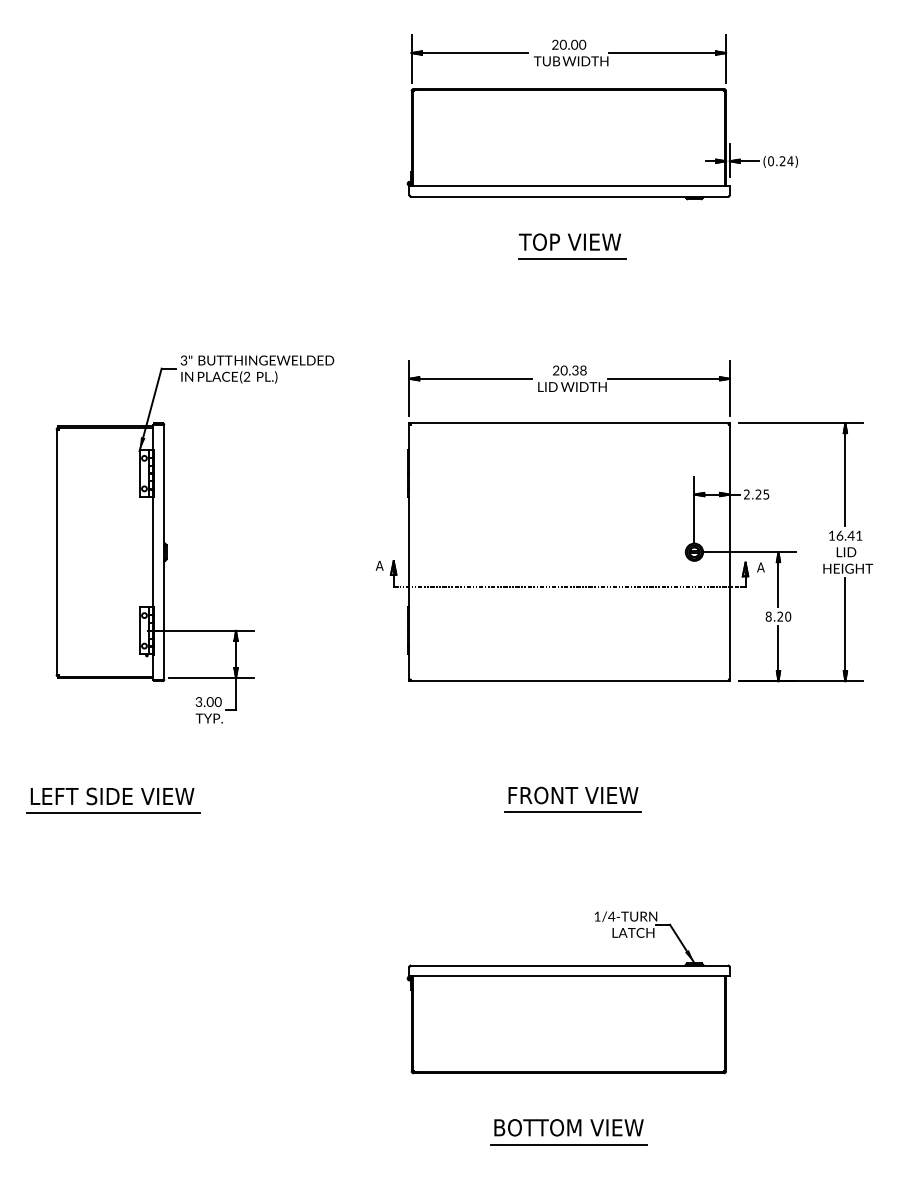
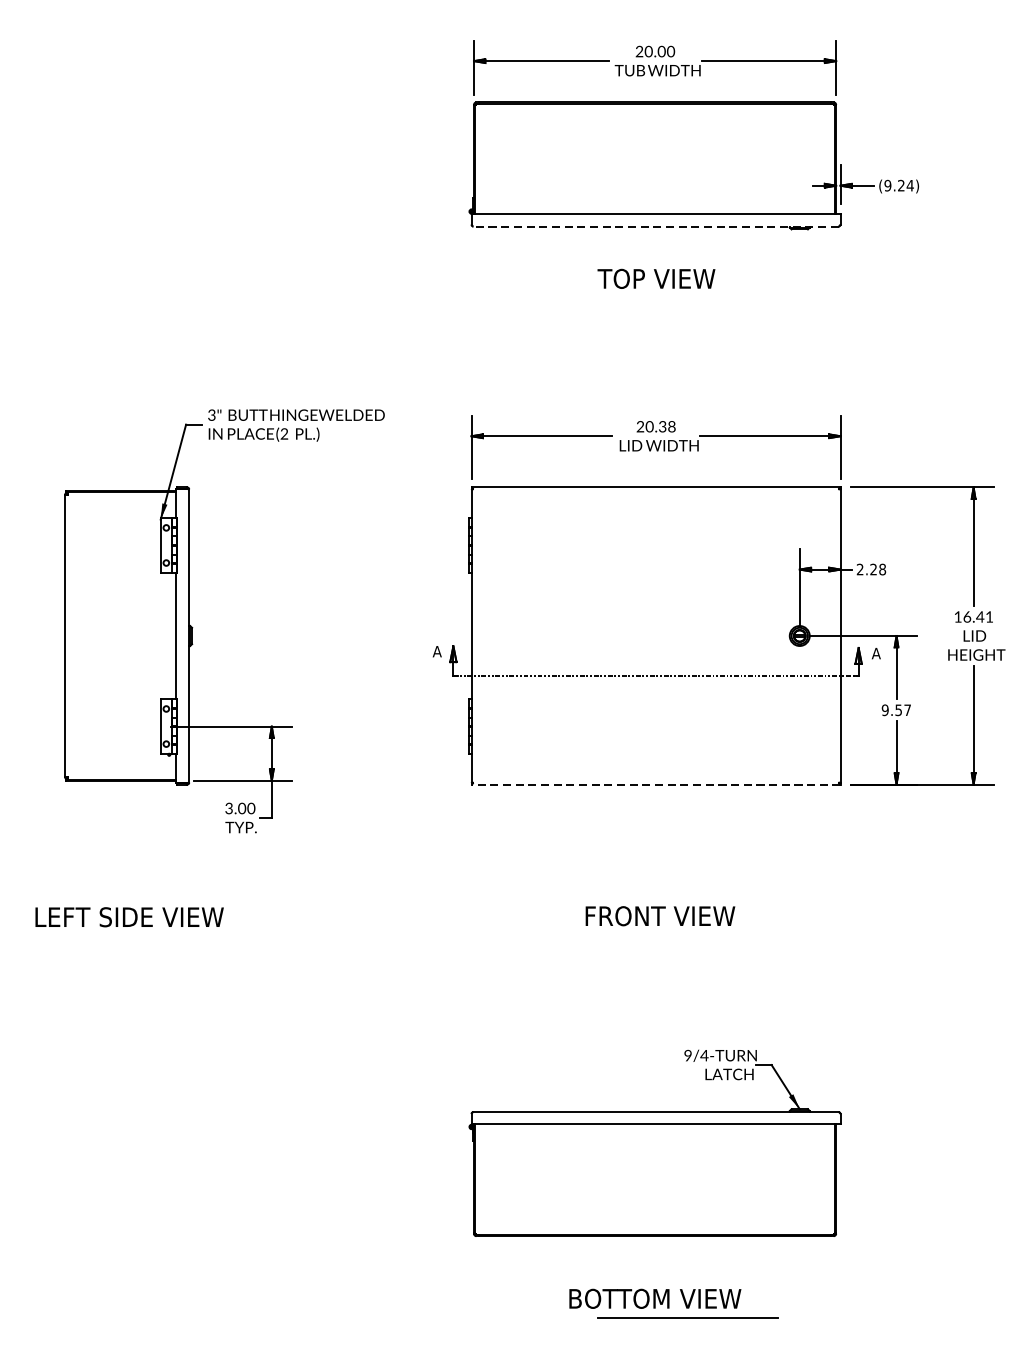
text: (770, 161) -> (887, 185), (0.24) -> (9.24)
line: (569, 196) -> (655, 226), solid -> dashed
line: (572, 259) -> (659, 298), removed
text: (766, 494) -> (882, 569), 2.25 -> 2.28
text: (778, 616) -> (896, 710), 8.20 -> 9.57
line: (569, 681) -> (655, 784), solid -> dashed
line: (572, 812) -> (659, 935), removed
line: (113, 813) -> (130, 936), removed
text: (597, 916) -> (688, 1055), 1/4-TURN -> 9/4-TURN
line: (568, 1144) -> (688, 1318), moved

